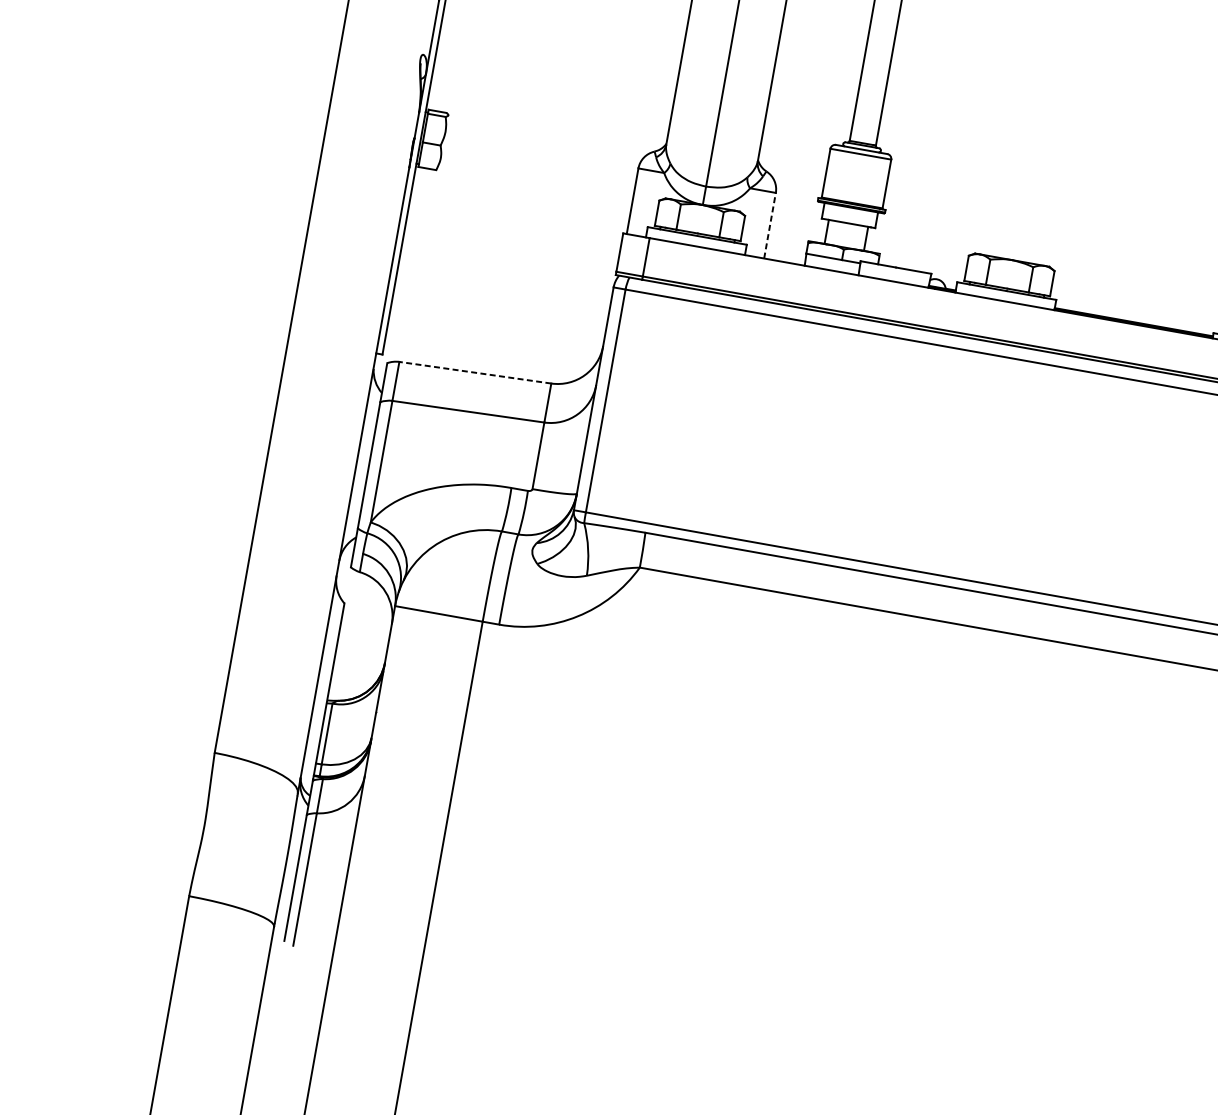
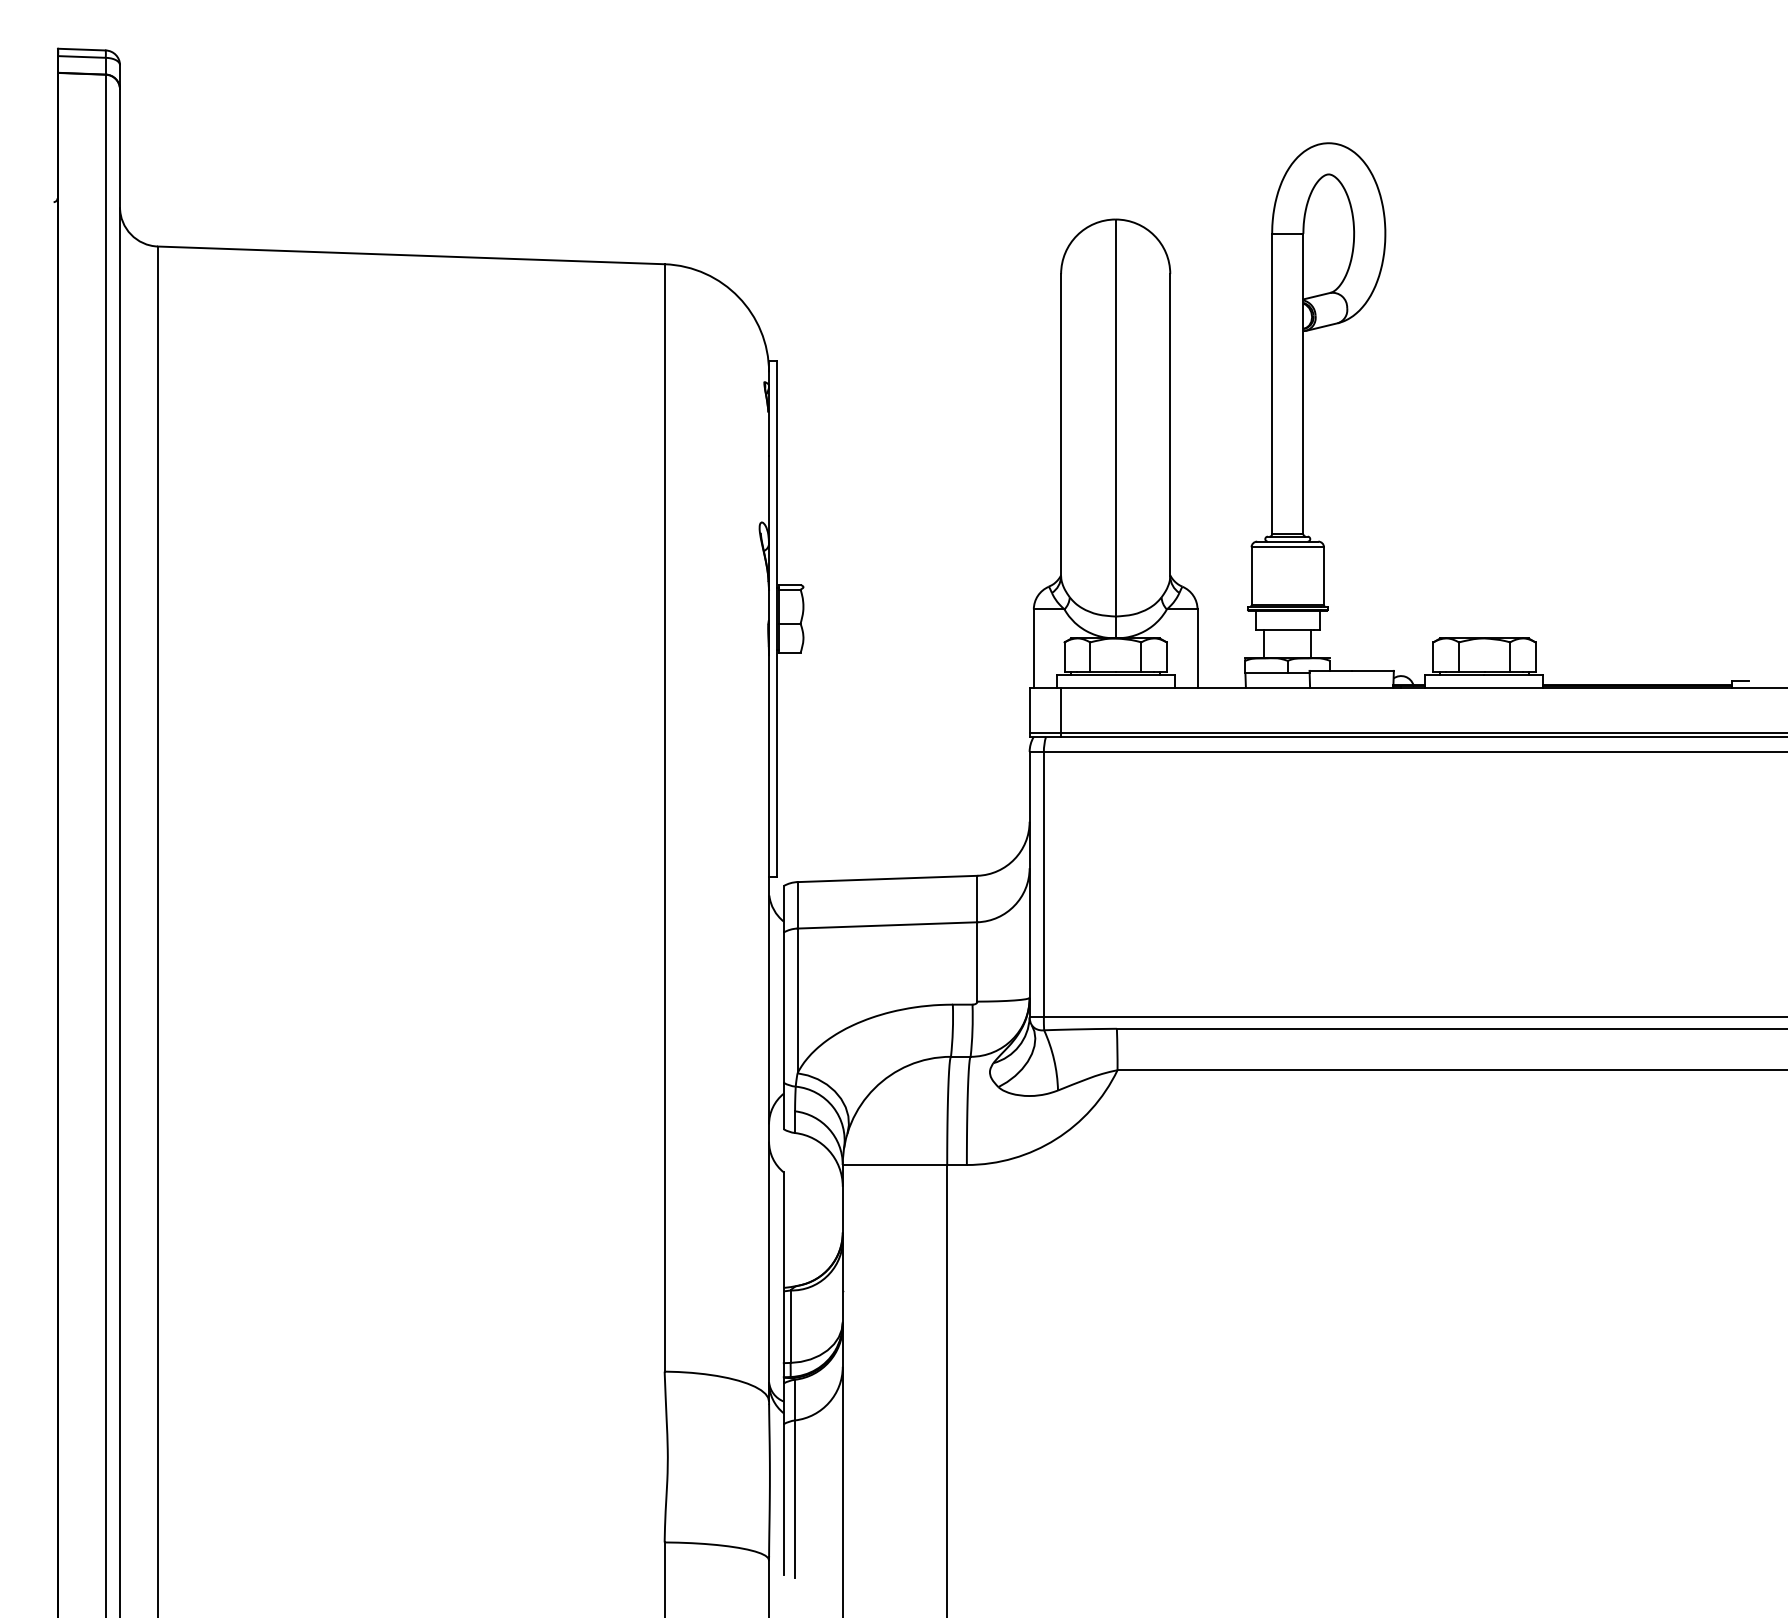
line: (769, 225) -> (1197, 648), dashed -> solid
line: (474, 372) -> (886, 878), dashed -> solid

